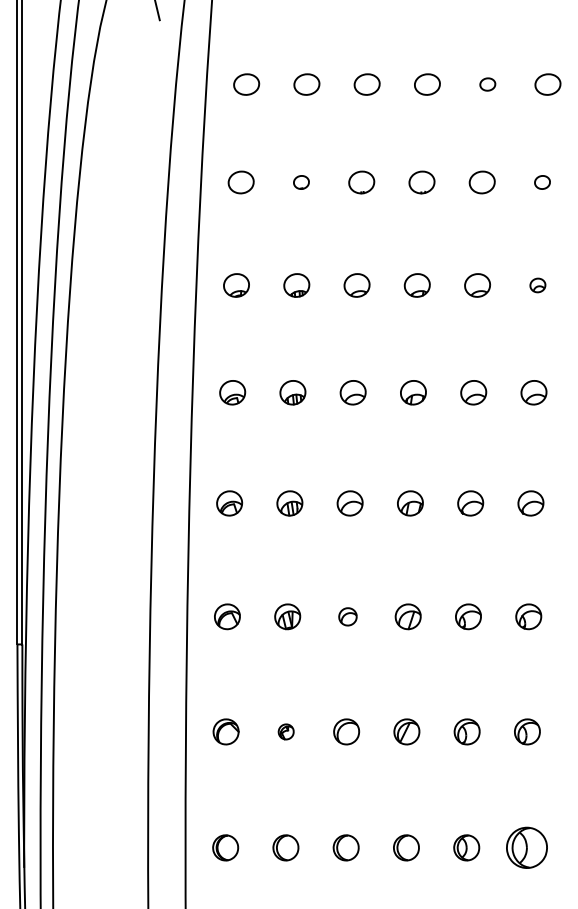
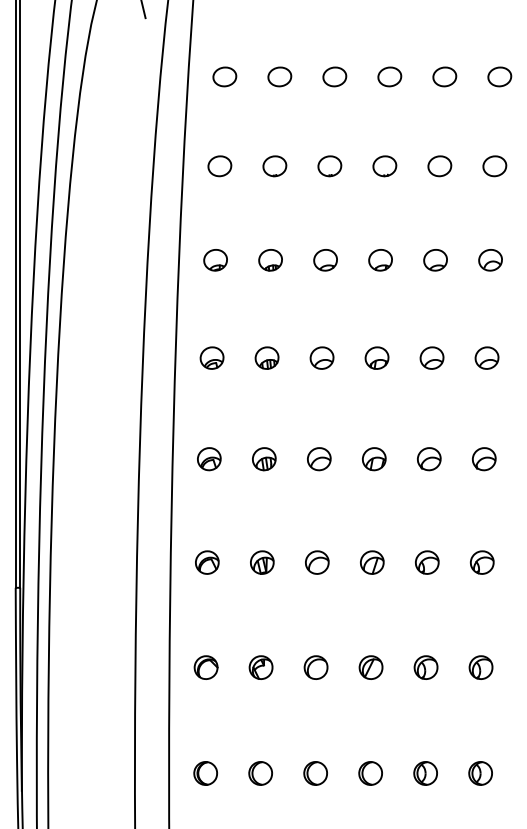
part: (487, 84) -> (444, 76), size x1.67
part: (301, 182) -> (274, 166), size x1.67
part: (542, 182) -> (494, 166), size x1.67
part: (537, 285) -> (490, 260), size x1.67
part: (347, 616) -> (316, 562), size x1.43
part: (285, 731) -> (260, 667), size x1.67
part: (526, 847) -> (480, 773), size x0.62

